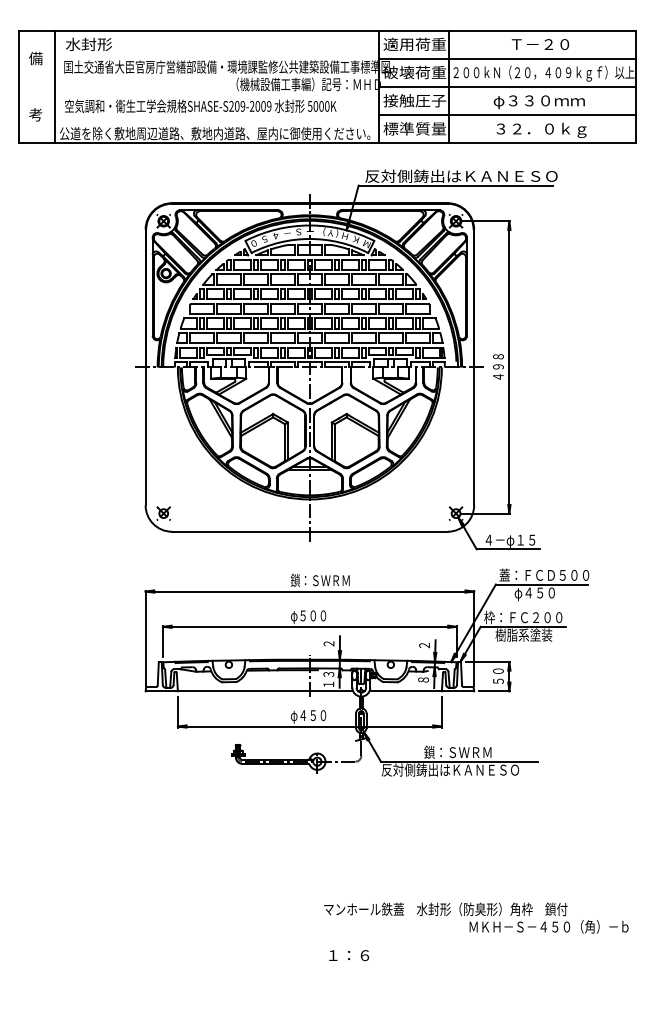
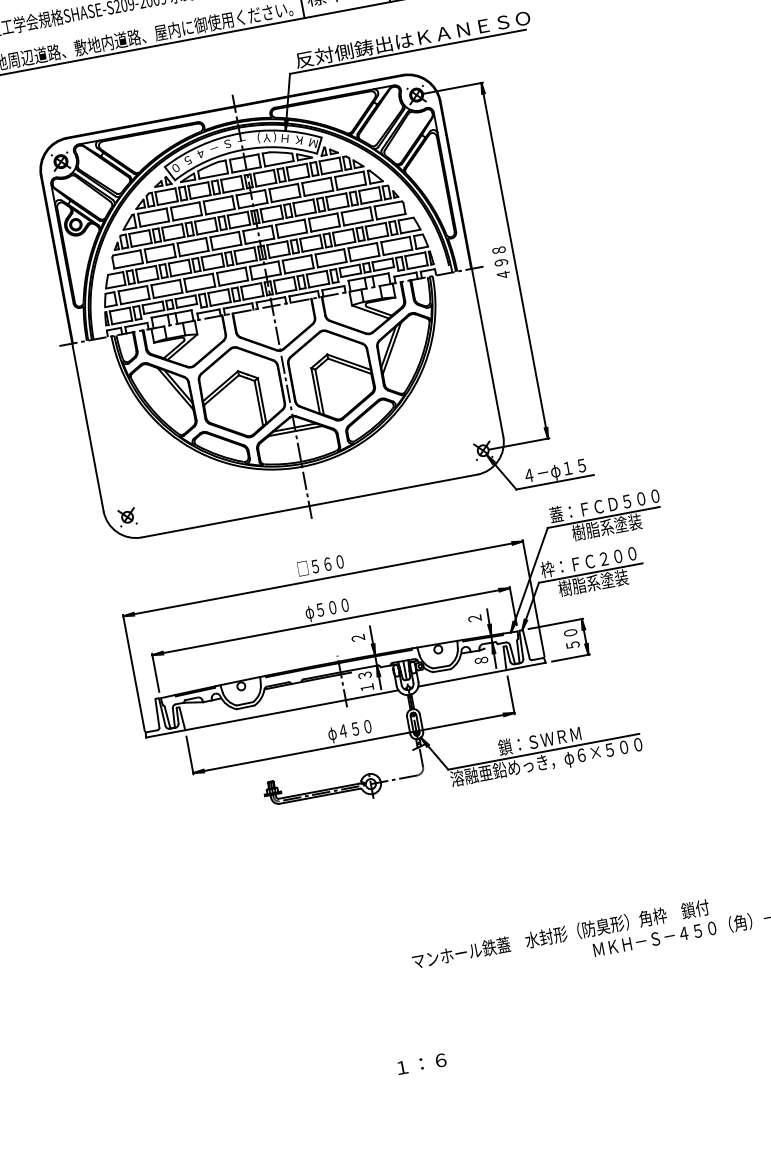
text: (319, 579) -> (332, 561), 鎖：ＳＷＲＭ -> □５６０
text: (542, 593) -> (606, 528), φ４５０ -> 樹脂系塗装
text: (459, 770) -> (545, 762), 反対側鋳出はＫＡＮＥＳＯ -> 溶融亜鉛めっき，φ６×５００
text: (348, 955) -> (420, 1064), moved

